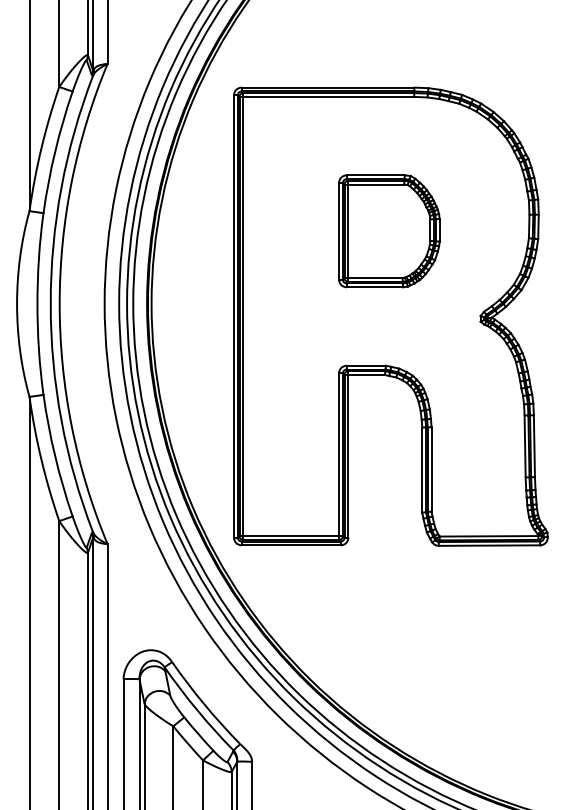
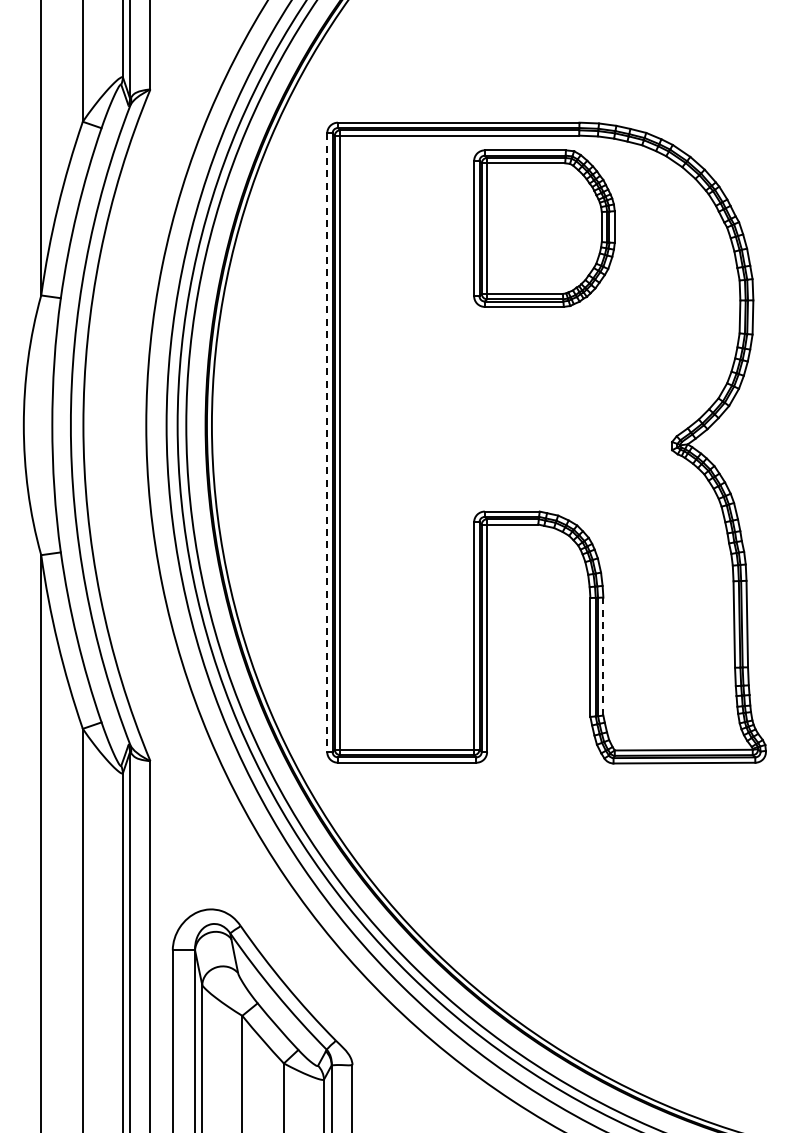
part: (389, 231) -> (544, 228), moved
line: (234, 317) -> (327, 443), solid -> dashed
line: (431, 469) -> (603, 656), solid -> dashed

